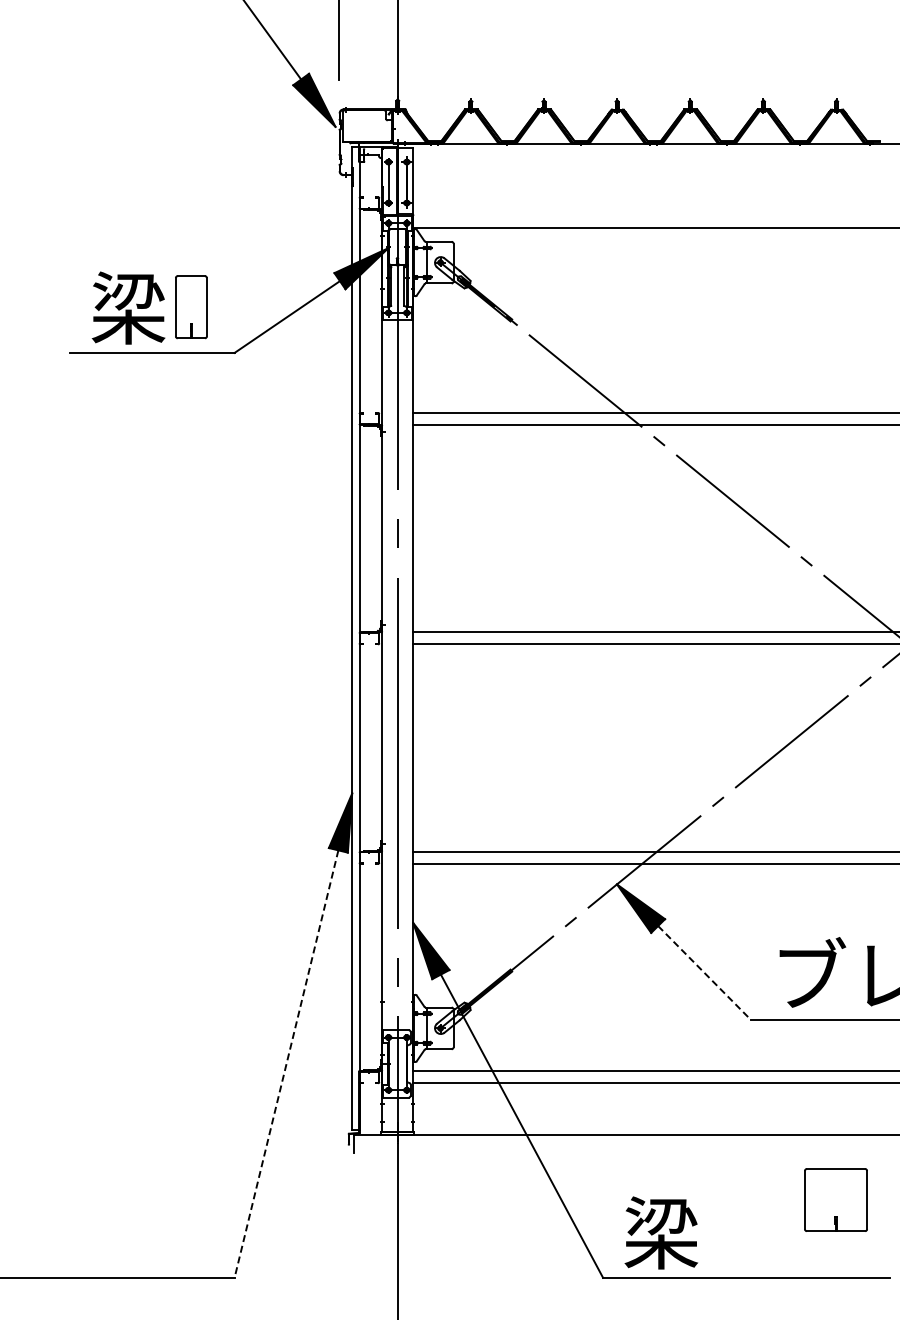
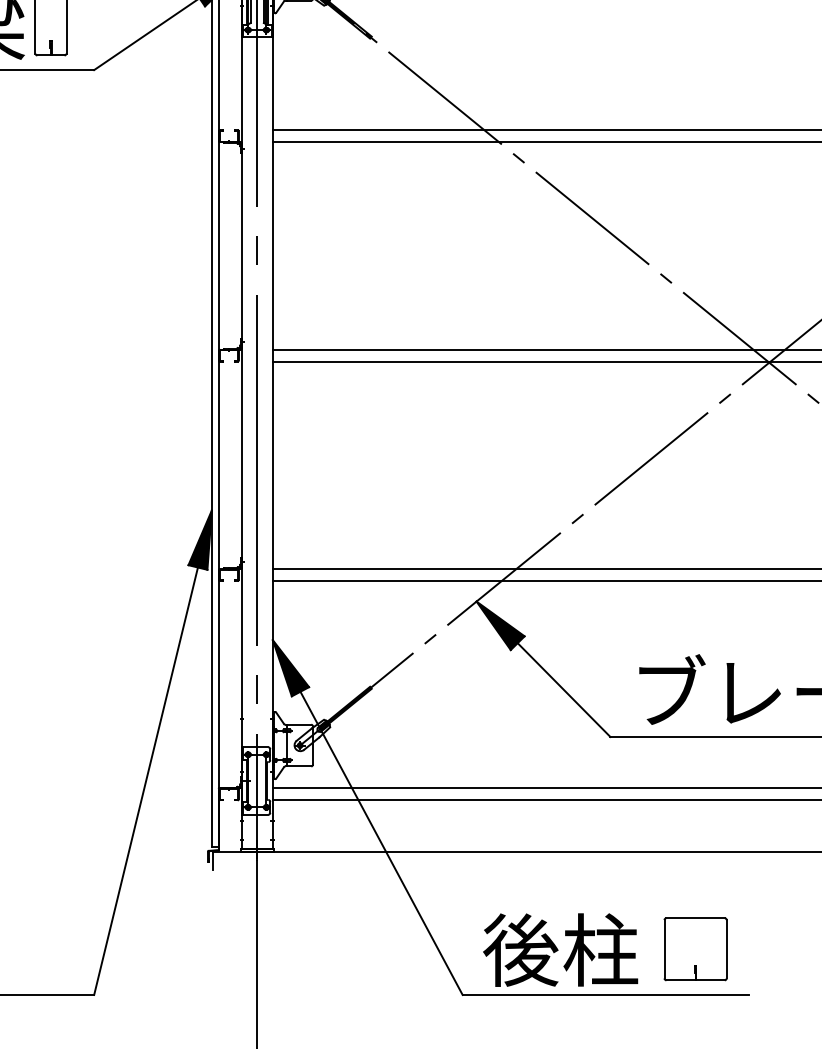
line: (704, 972) -> (564, 689), dashed -> solid
line: (286, 1064) -> (146, 781), dashed -> solid
part: (835, 1199) -> (695, 948), moved
text: (700, 1232) -> (560, 949), 梁 -> 後柱

